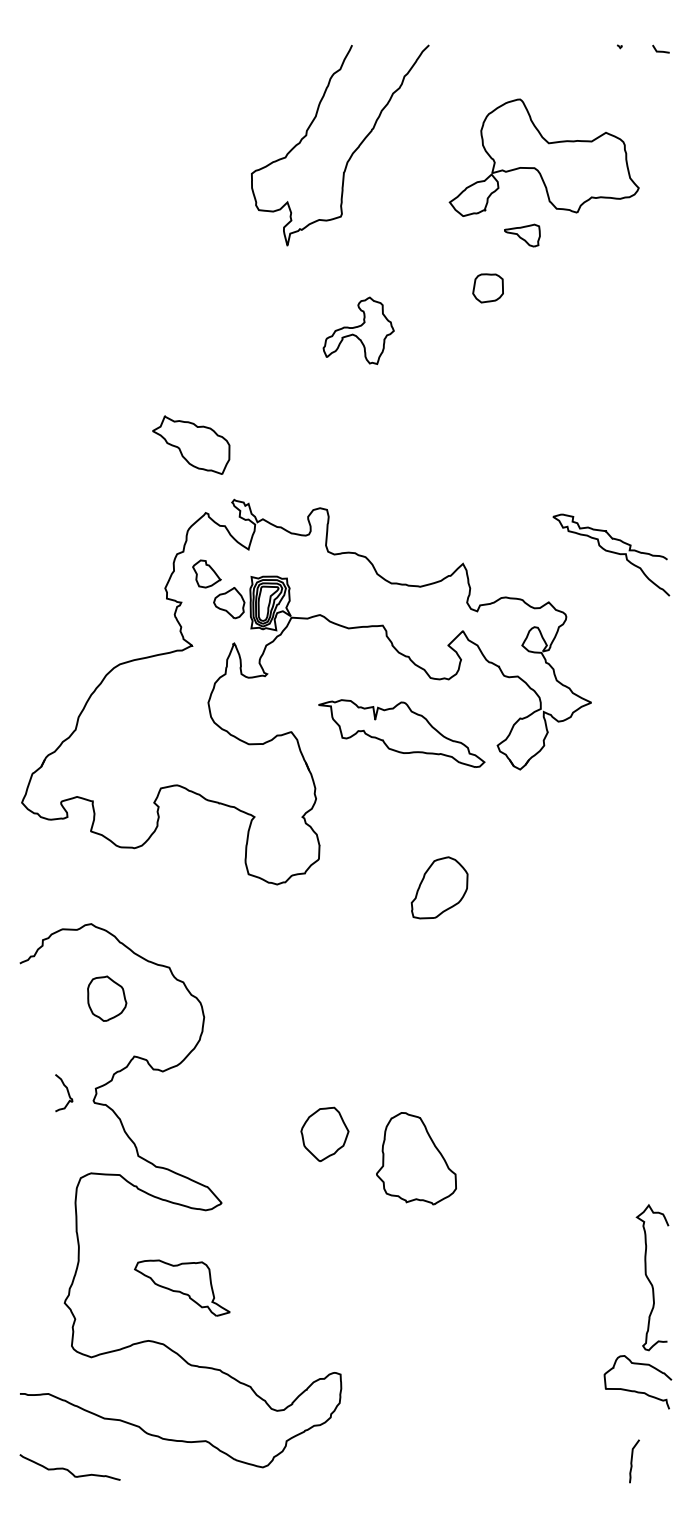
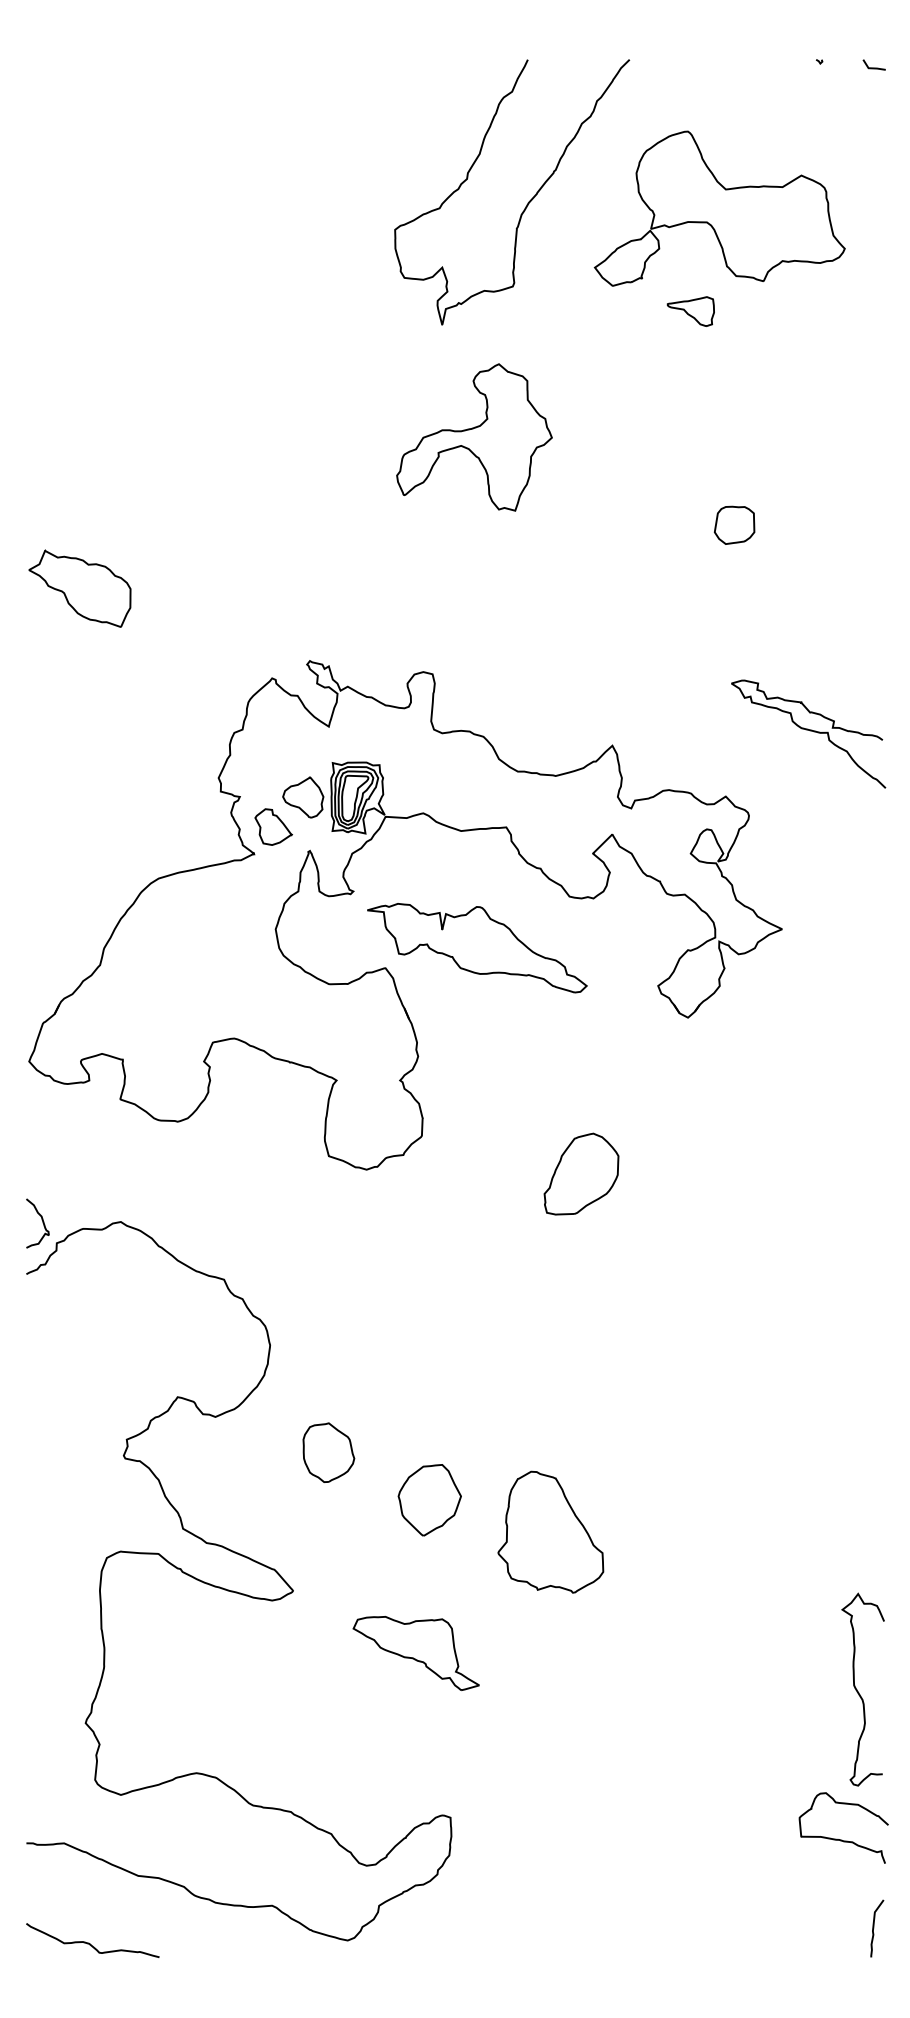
curve: (352, 152) -> (528, 201), moved
part: (488, 287) -> (734, 524), moved
part: (358, 330) -> (474, 437), size x1.67
part: (190, 445) -> (79, 588), moved
part: (206, 573) -> (273, 826), moved
part: (401, 733) -> (477, 948), moved
part: (106, 998) -> (328, 1452), moved
curve: (66, 1090) -> (41, 1220), moved
part: (181, 1288) -> (415, 1653), moved
curve: (632, 1461) -> (874, 1928), moved

